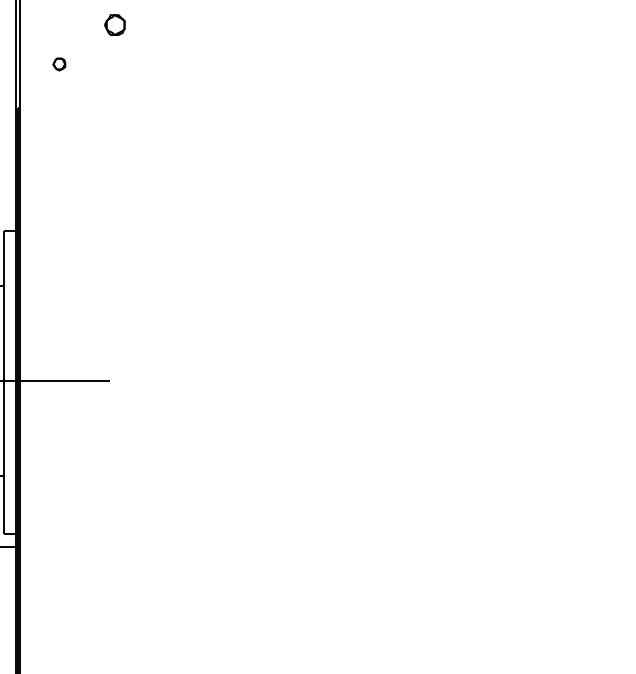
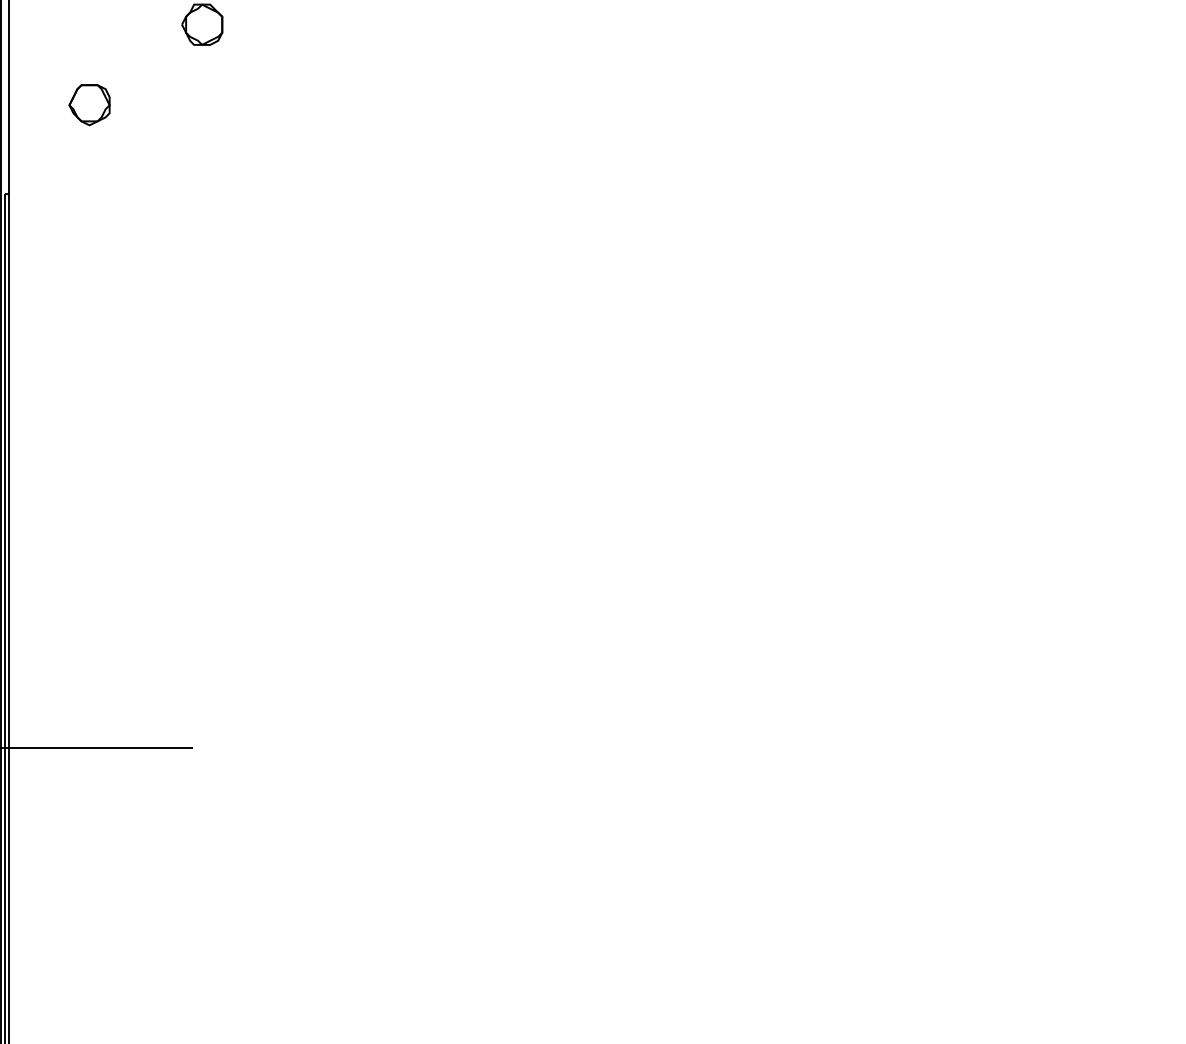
part: (59, 64) -> (90, 104), size x1.67

